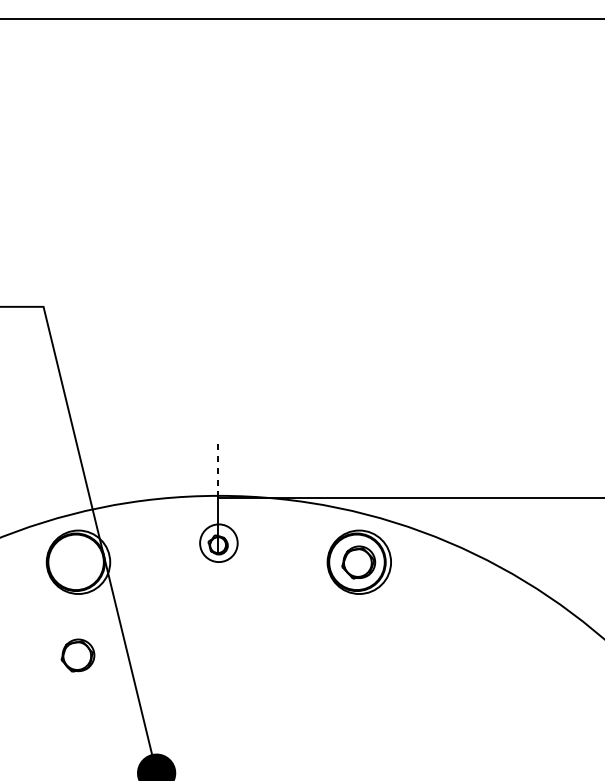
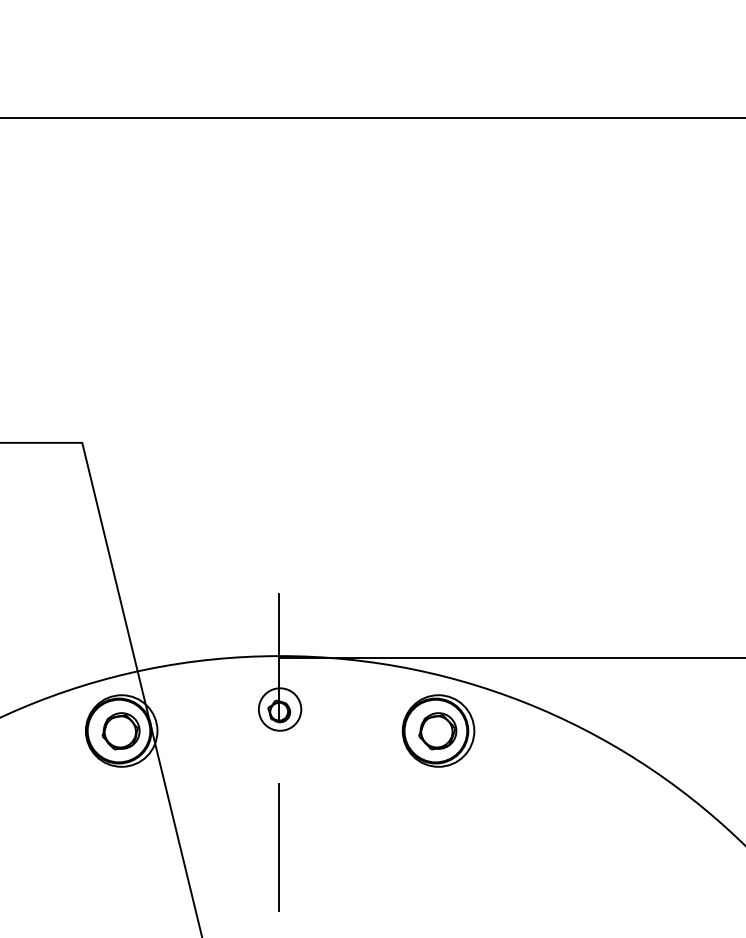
line: (218, 469) -> (279, 626), dashed -> solid
part: (77, 655) -> (120, 731), moved
line: (218, 665) -> (279, 847), added

